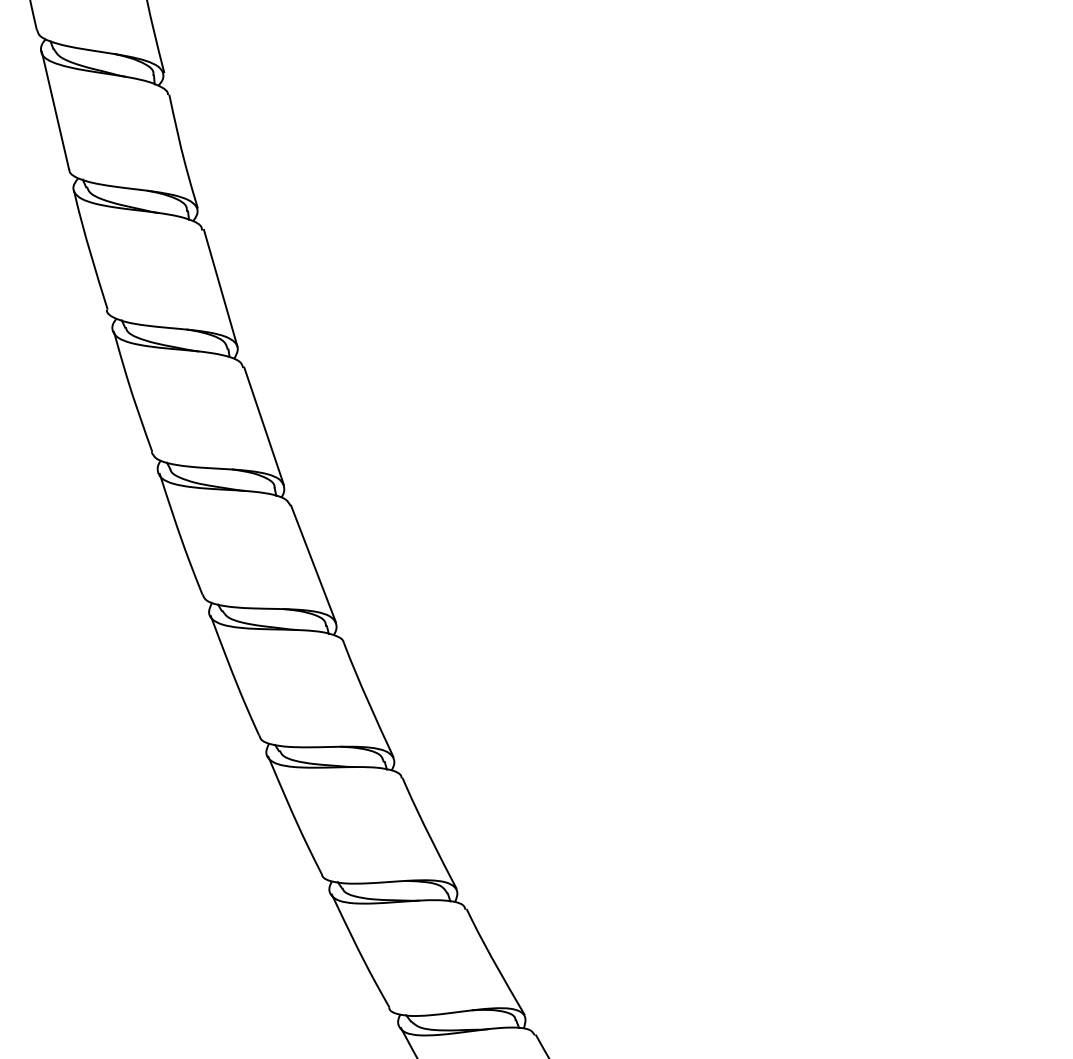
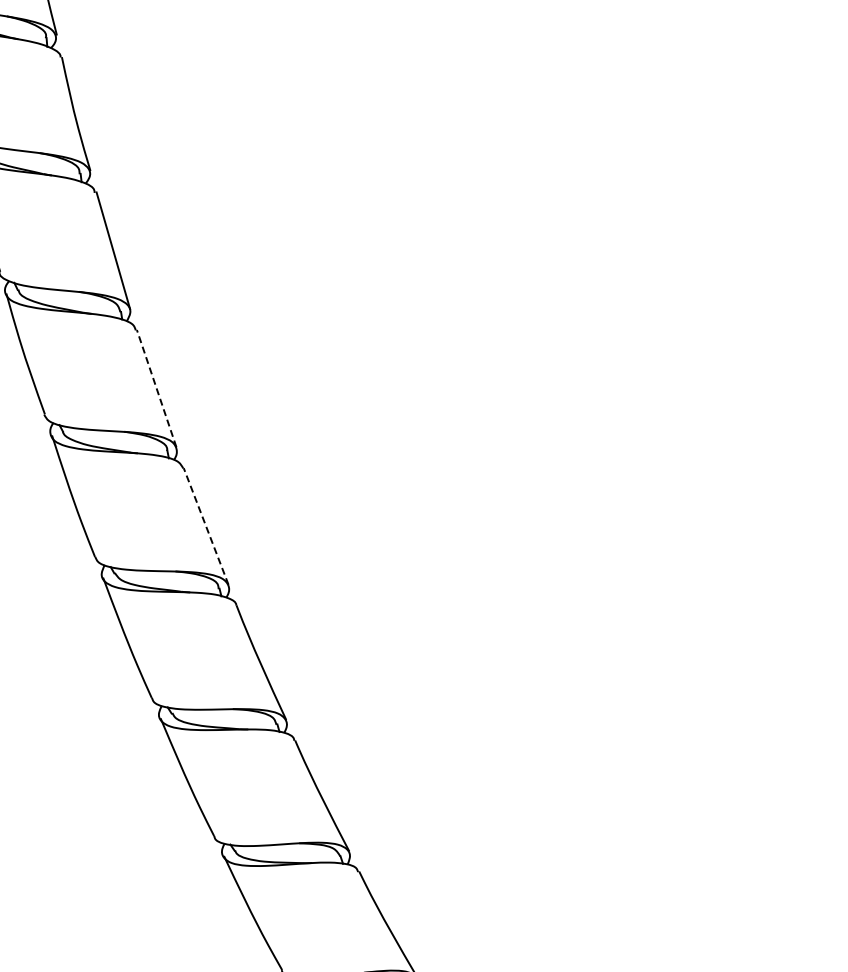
line: (264, 426) -> (157, 388), solid -> dashed
line: (313, 563) -> (206, 525), solid -> dashed

